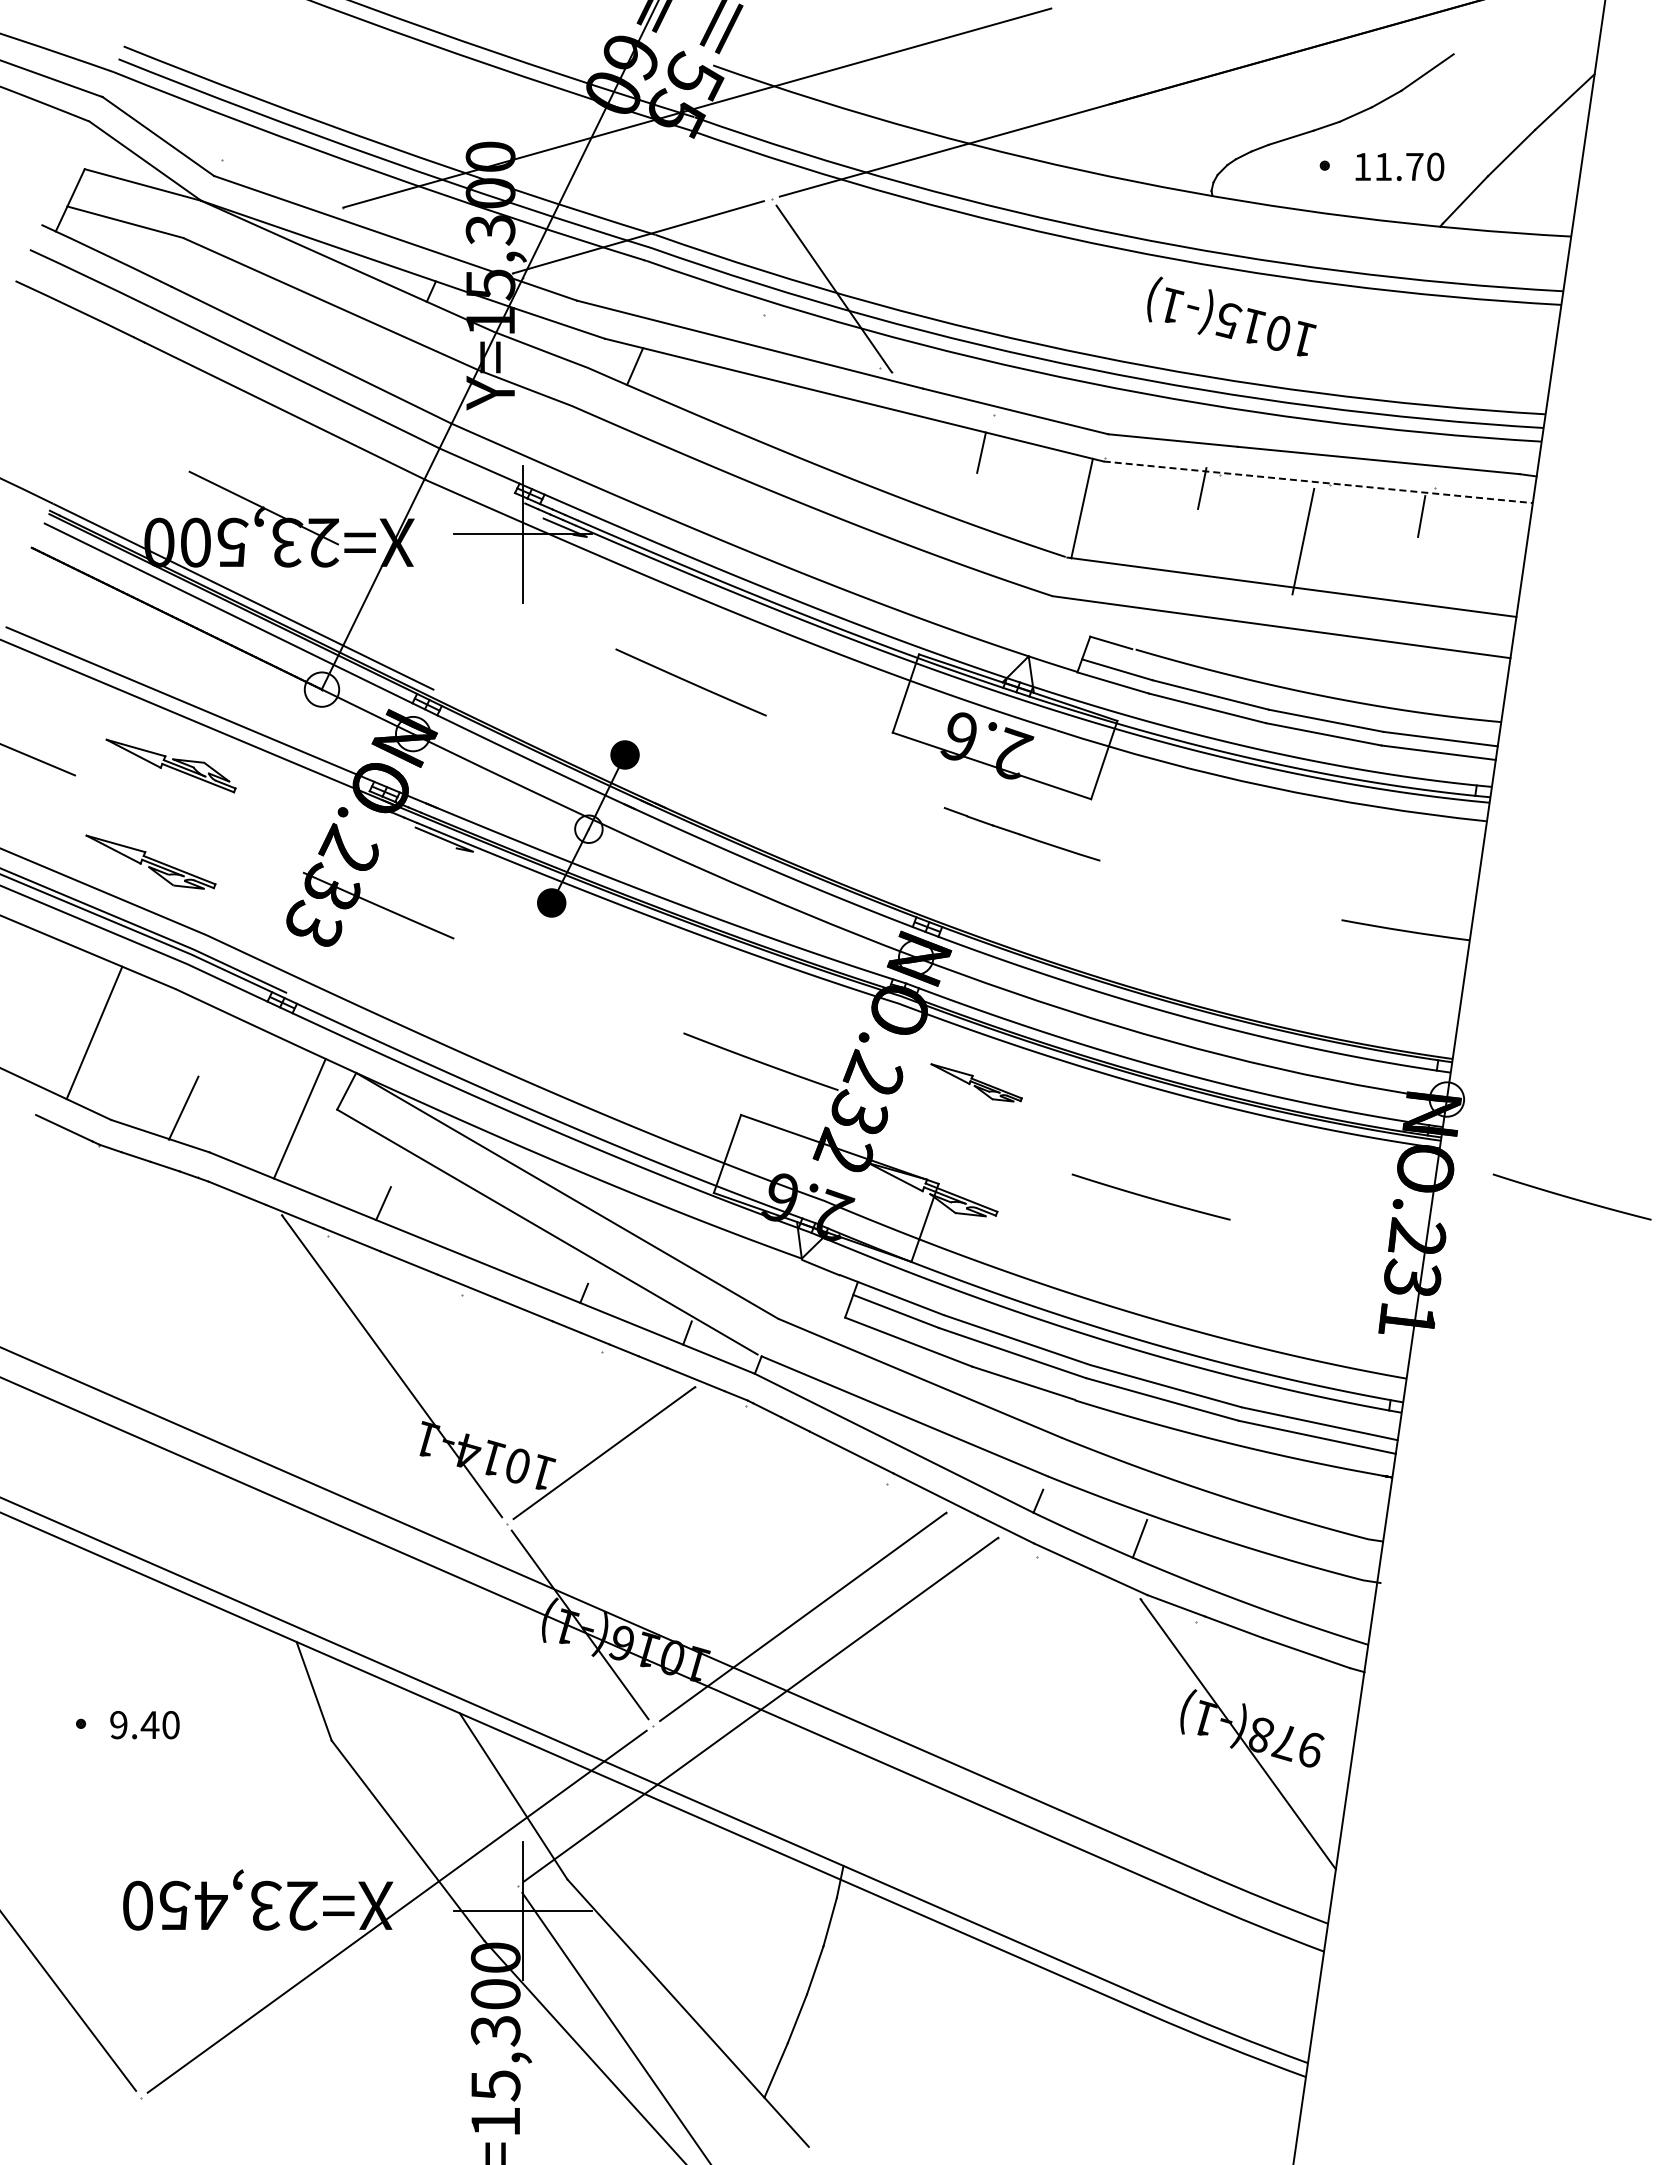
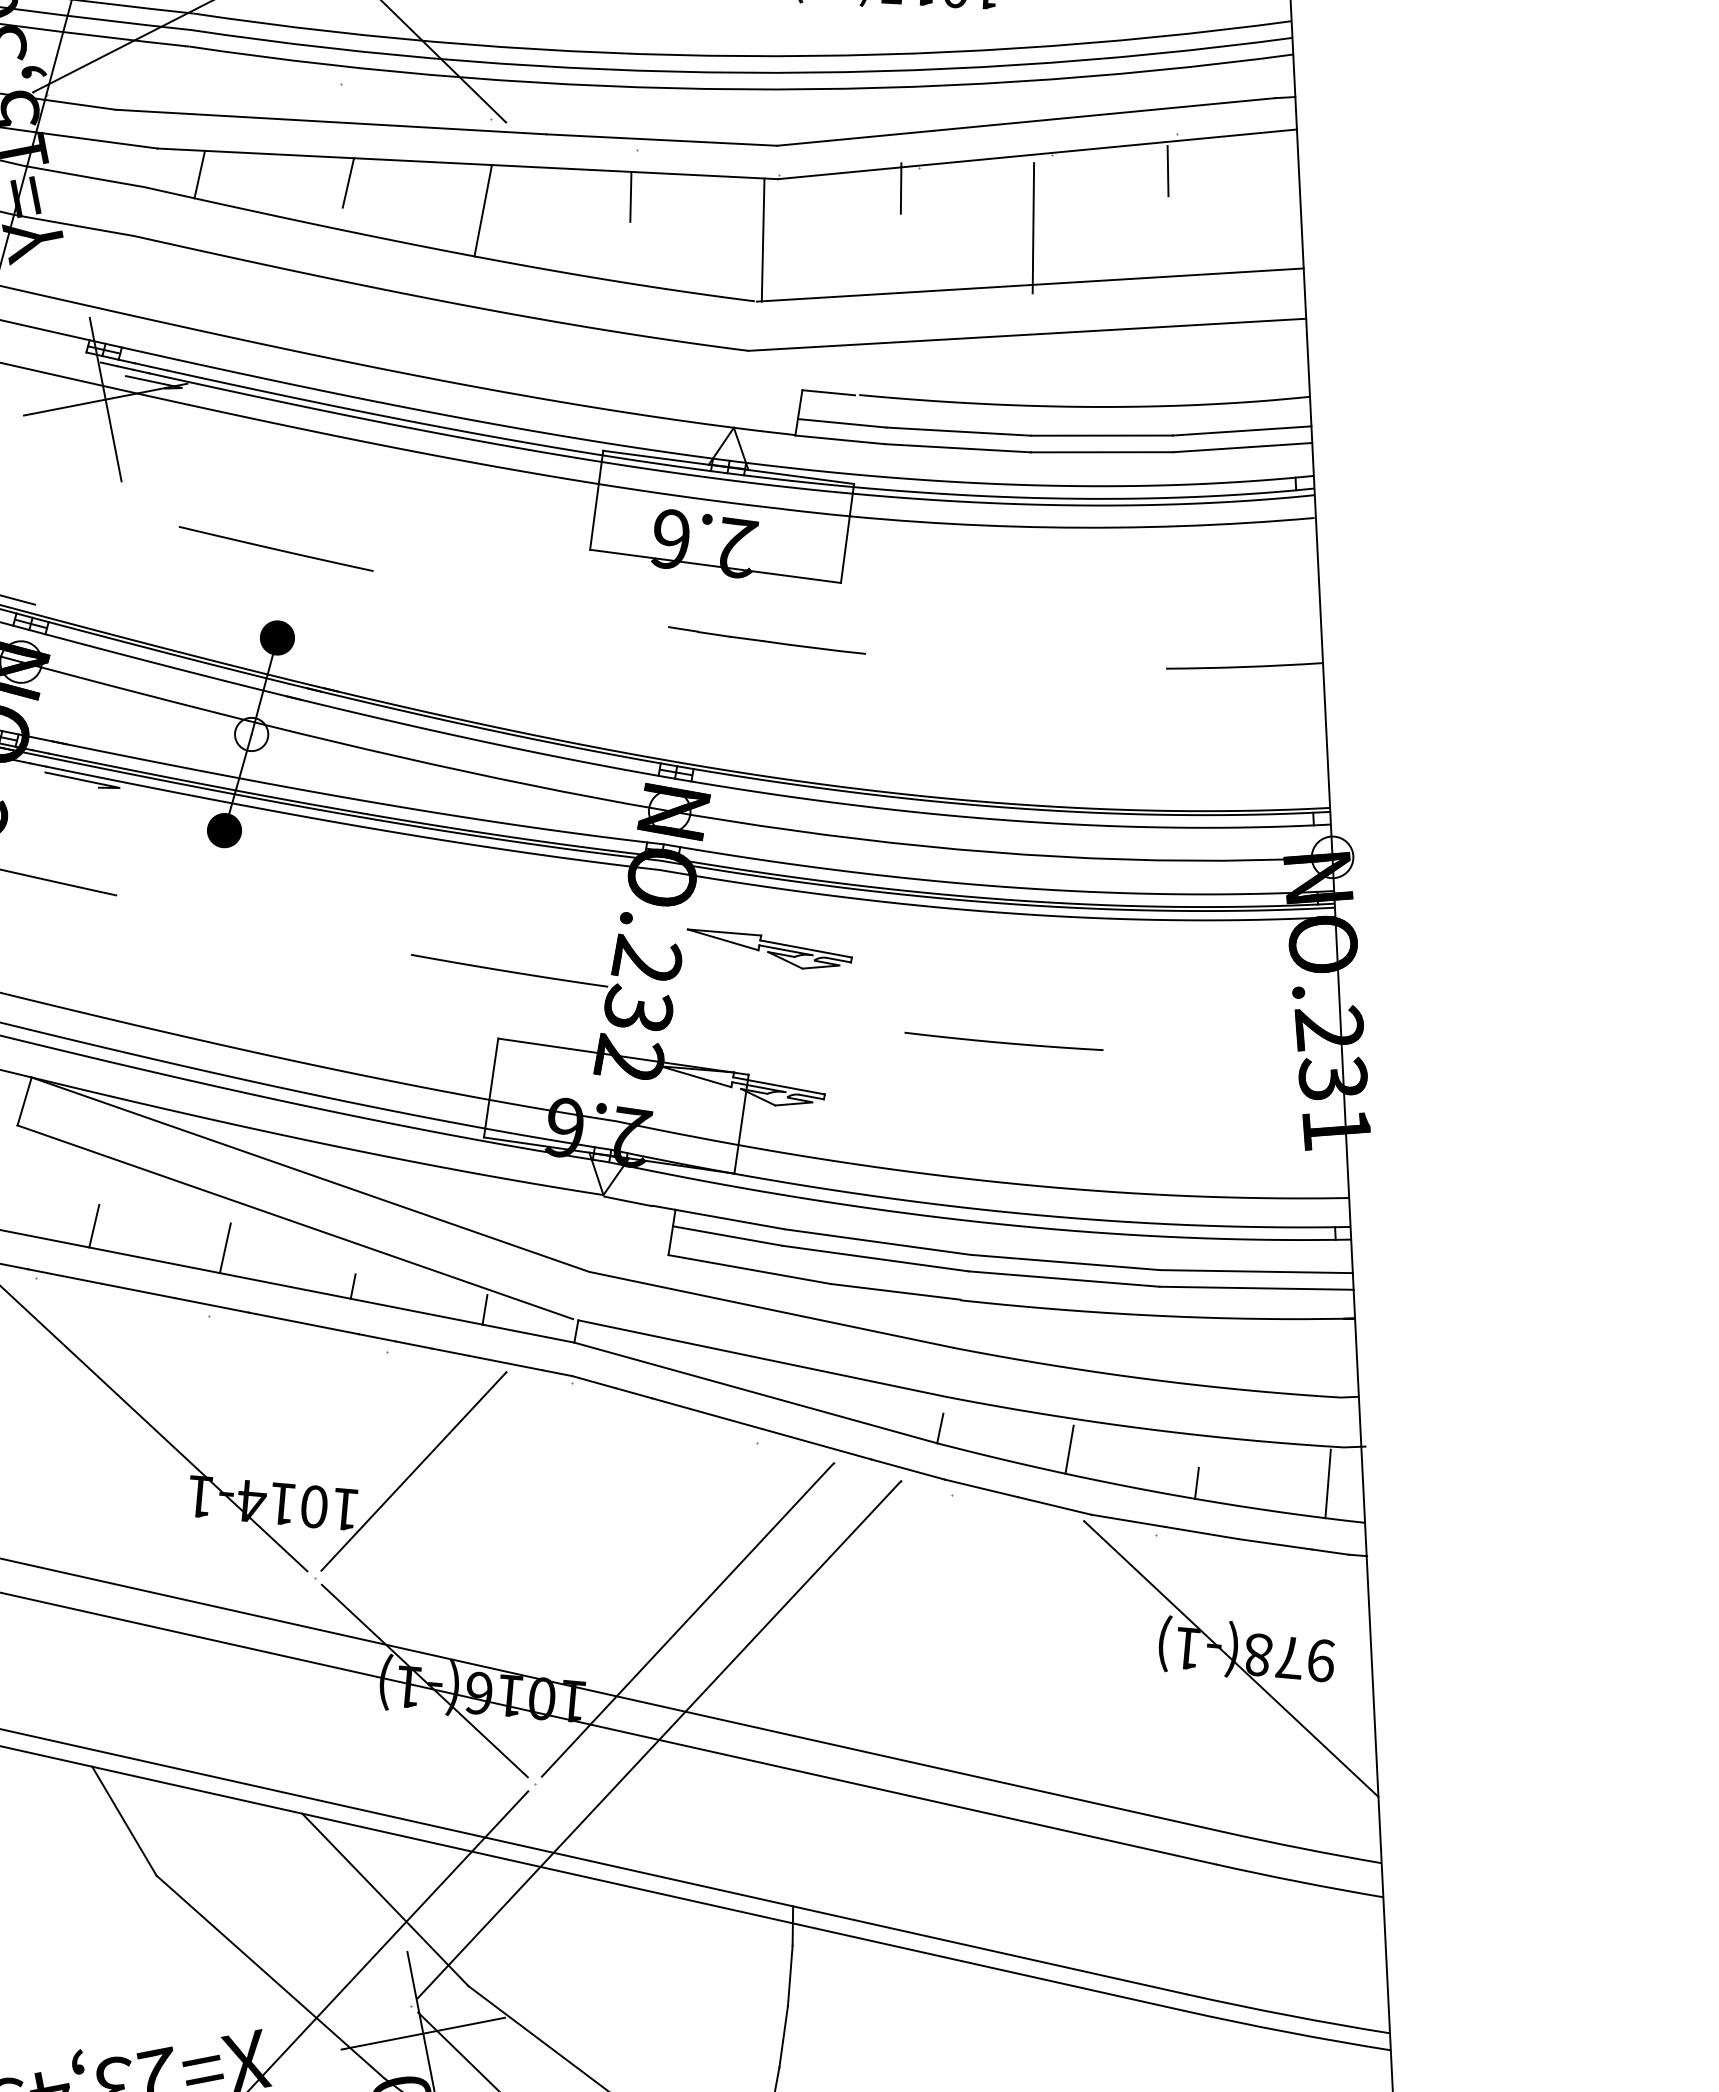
line: (753, 396) -> (347, 182), added
line: (859, 440) -> (483, 210), added
line: (1318, 482) -> (1037, 154), dashed -> solid
line: (690, 682) -> (275, 549), moved
part: (976, 1082) -> (770, 945), size x1.43
curve: (1571, 1197) -> (1503, 944), removed
line: (486, 1241) -> (225, 1247), added
line: (1238, 1586) -> (1197, 1483), added
line: (1344, 1607) -> (1328, 1483), added

